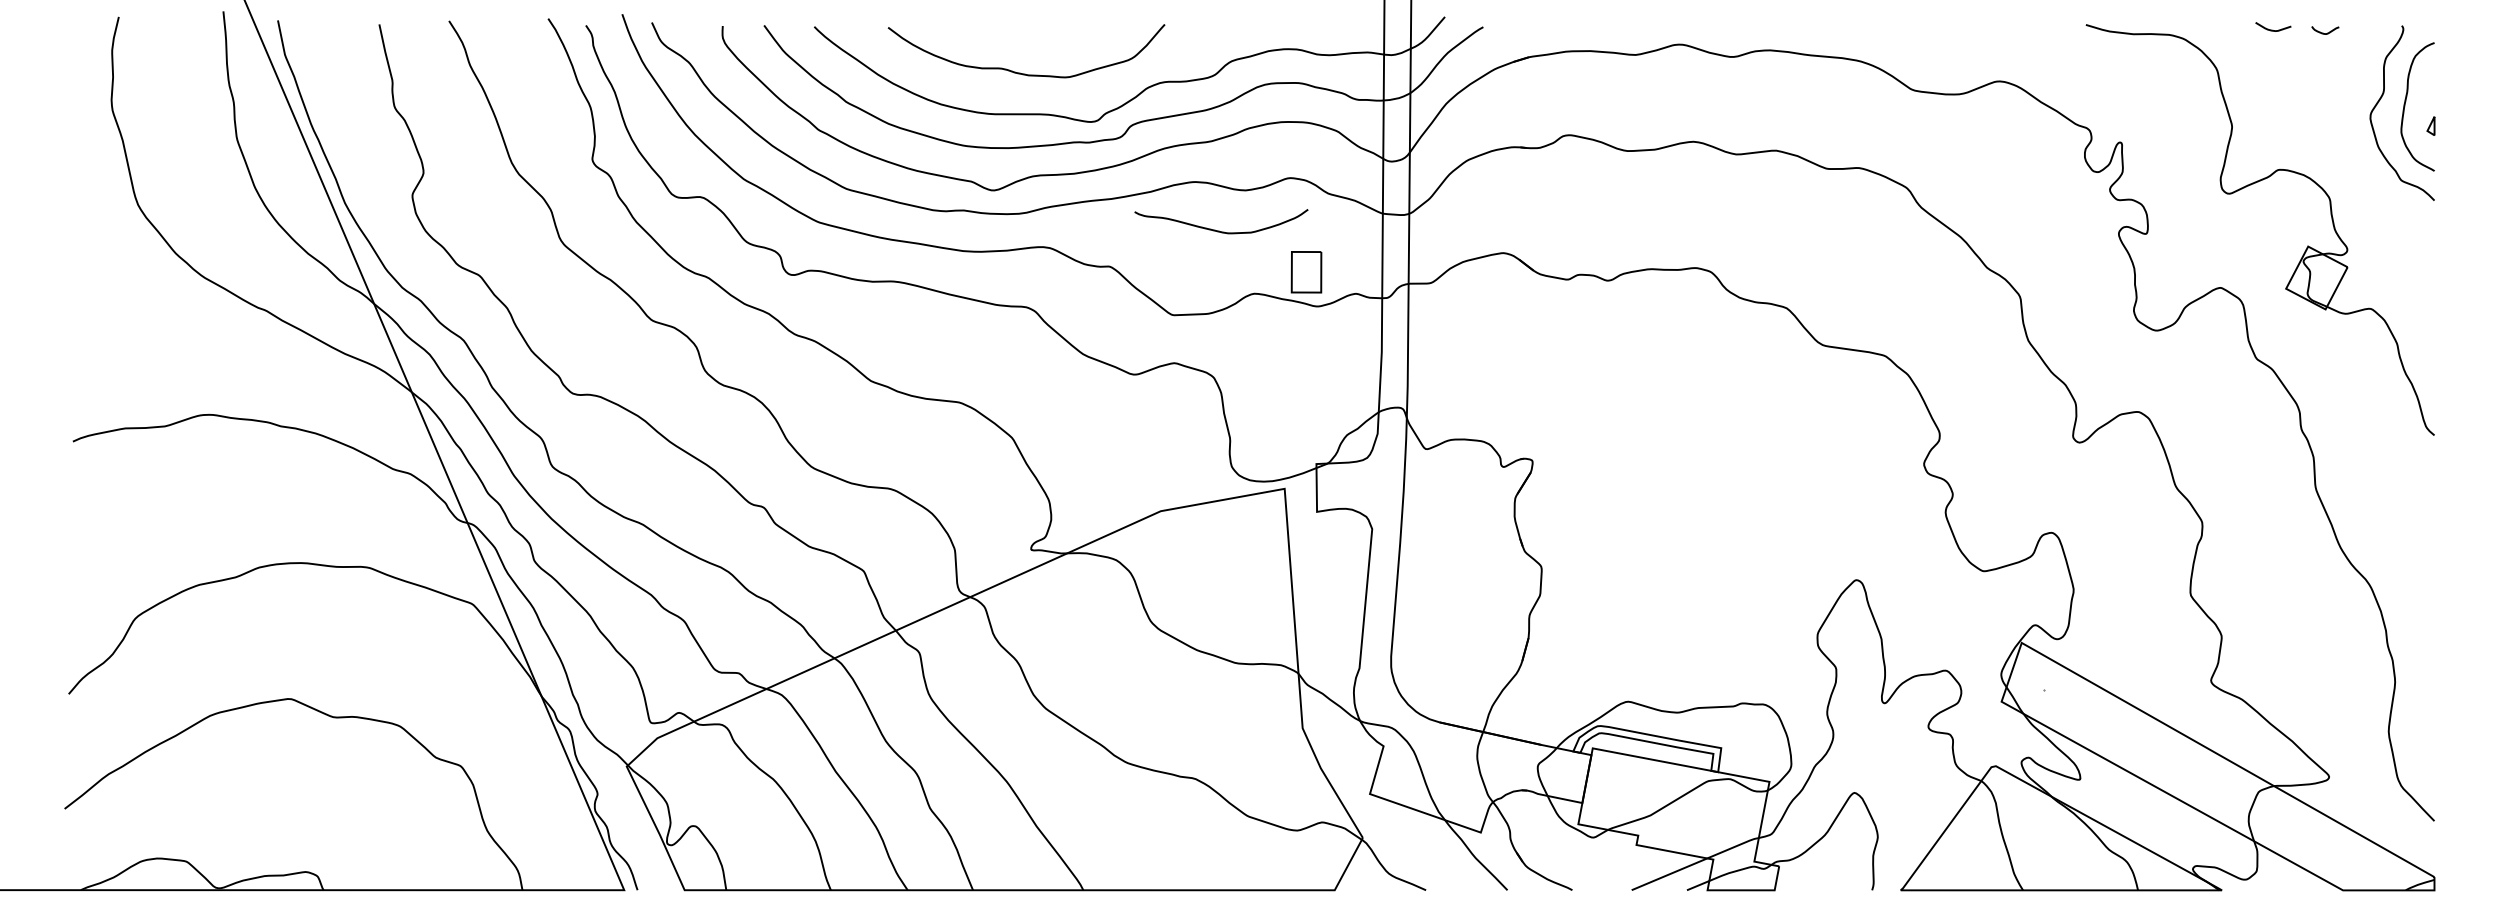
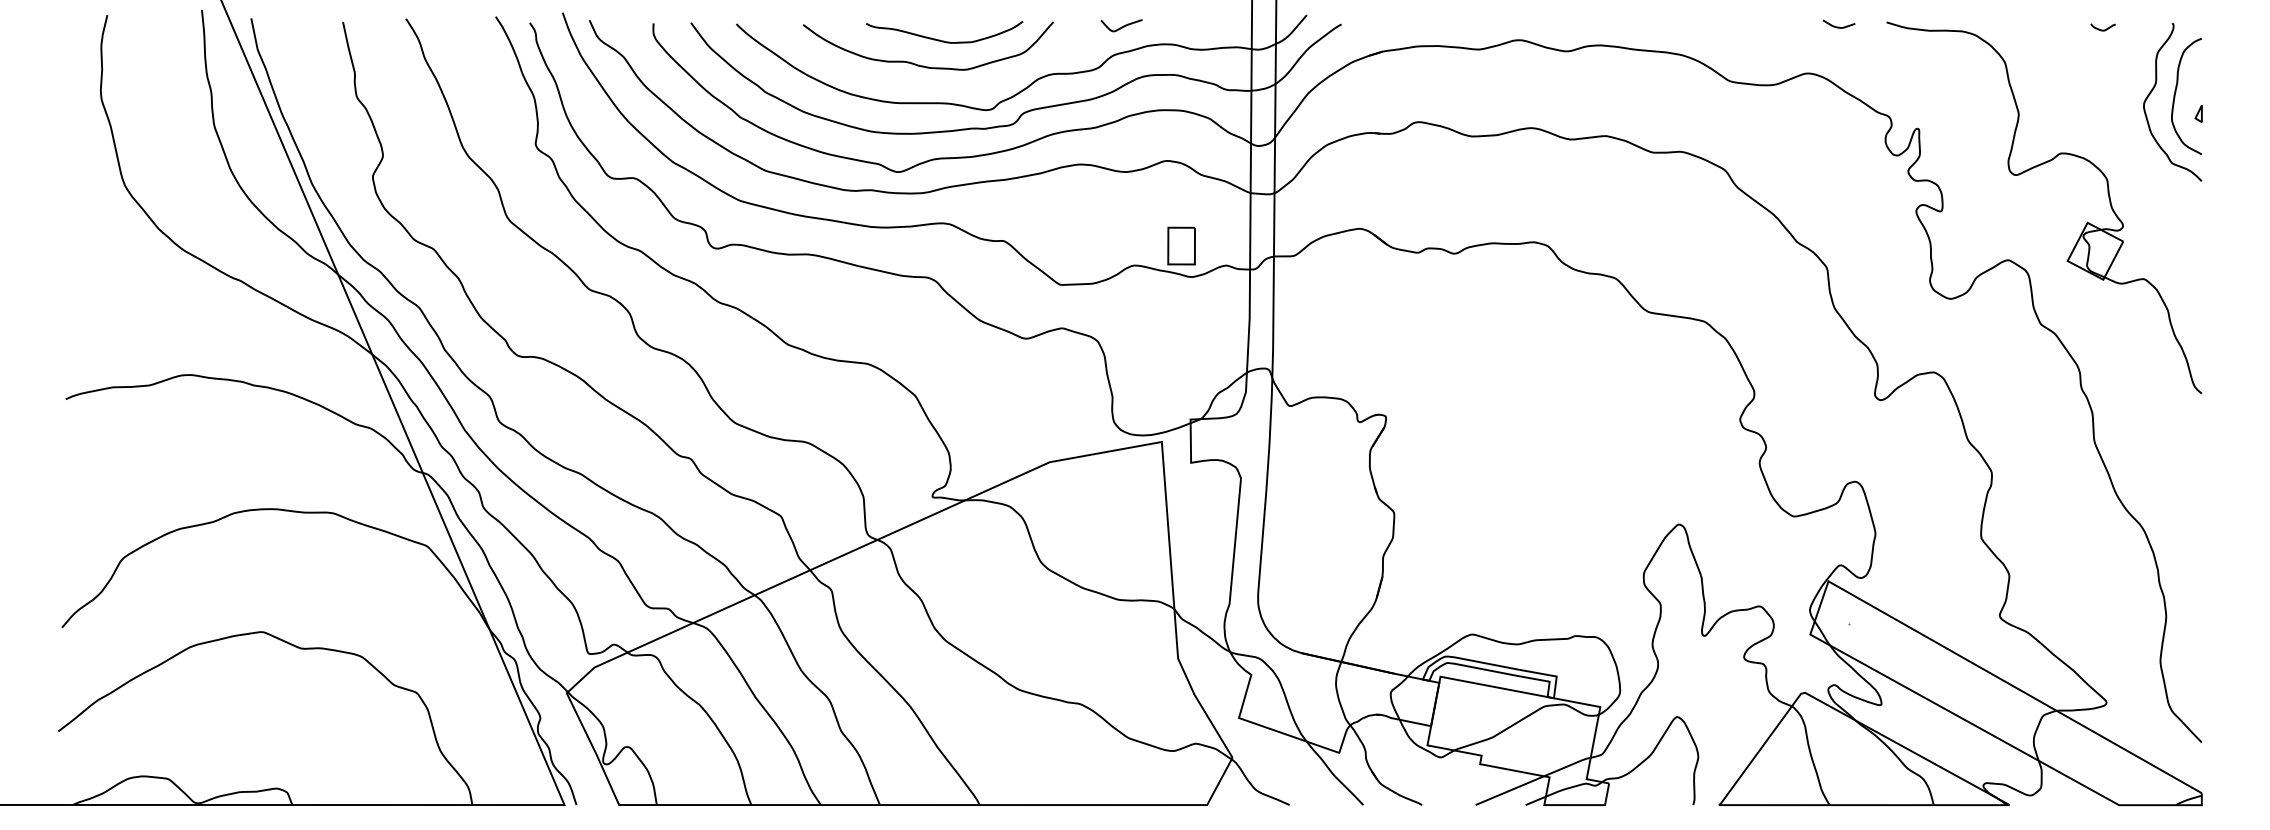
curve: (1240, 29) -> (1121, 26), added
curve: (2272, 29) -> (1838, 26), moved
curve: (1221, 230) -> (944, 40), moved

